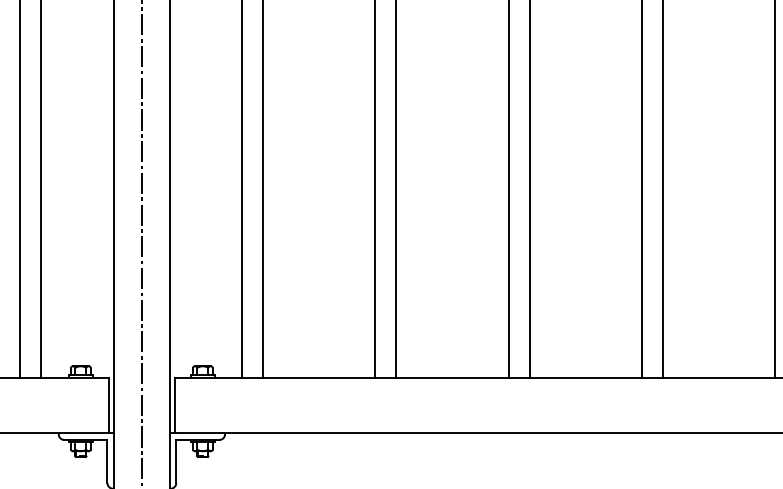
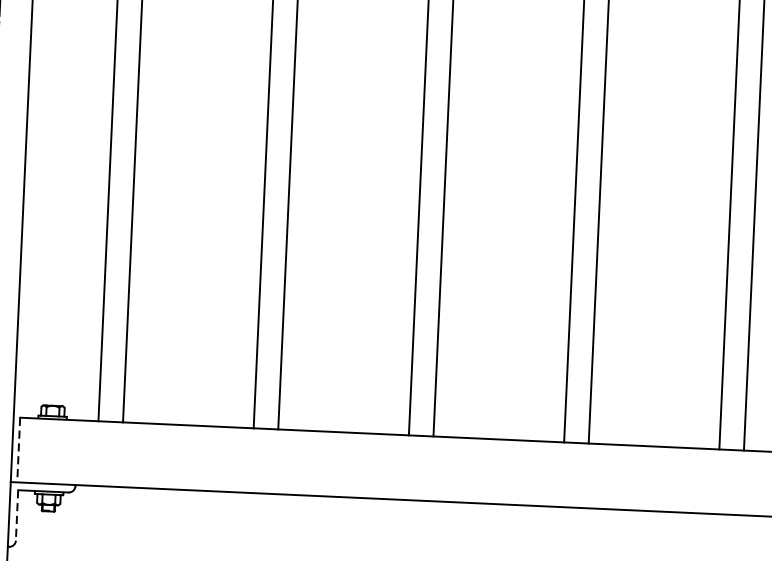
line: (175, 405) -> (19, 450), solid -> dashed
line: (176, 461) -> (17, 515), solid -> dashed

